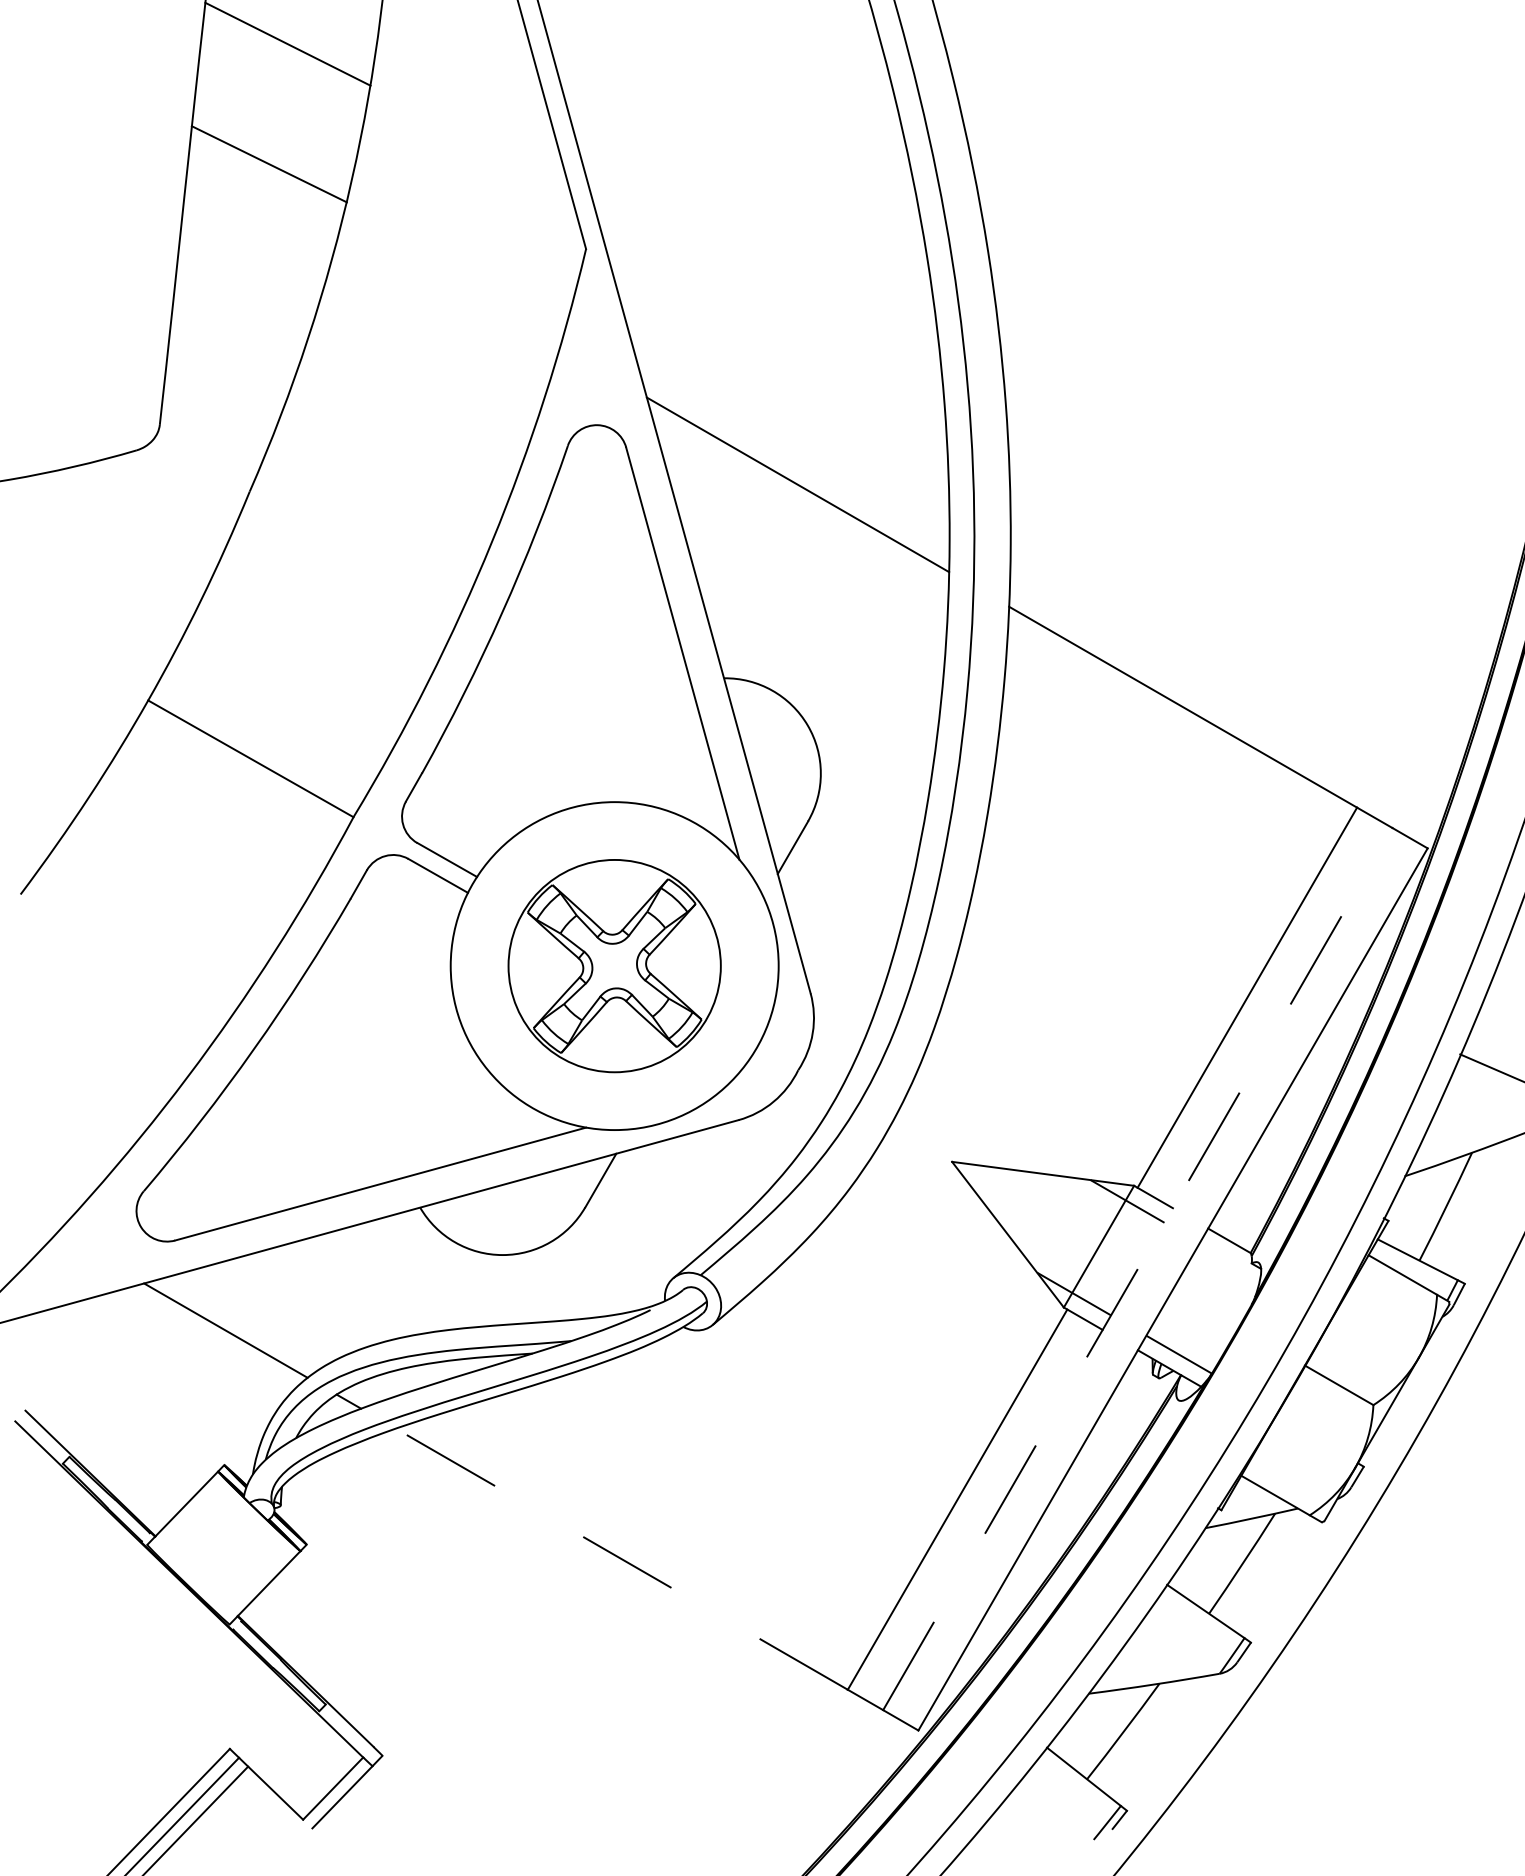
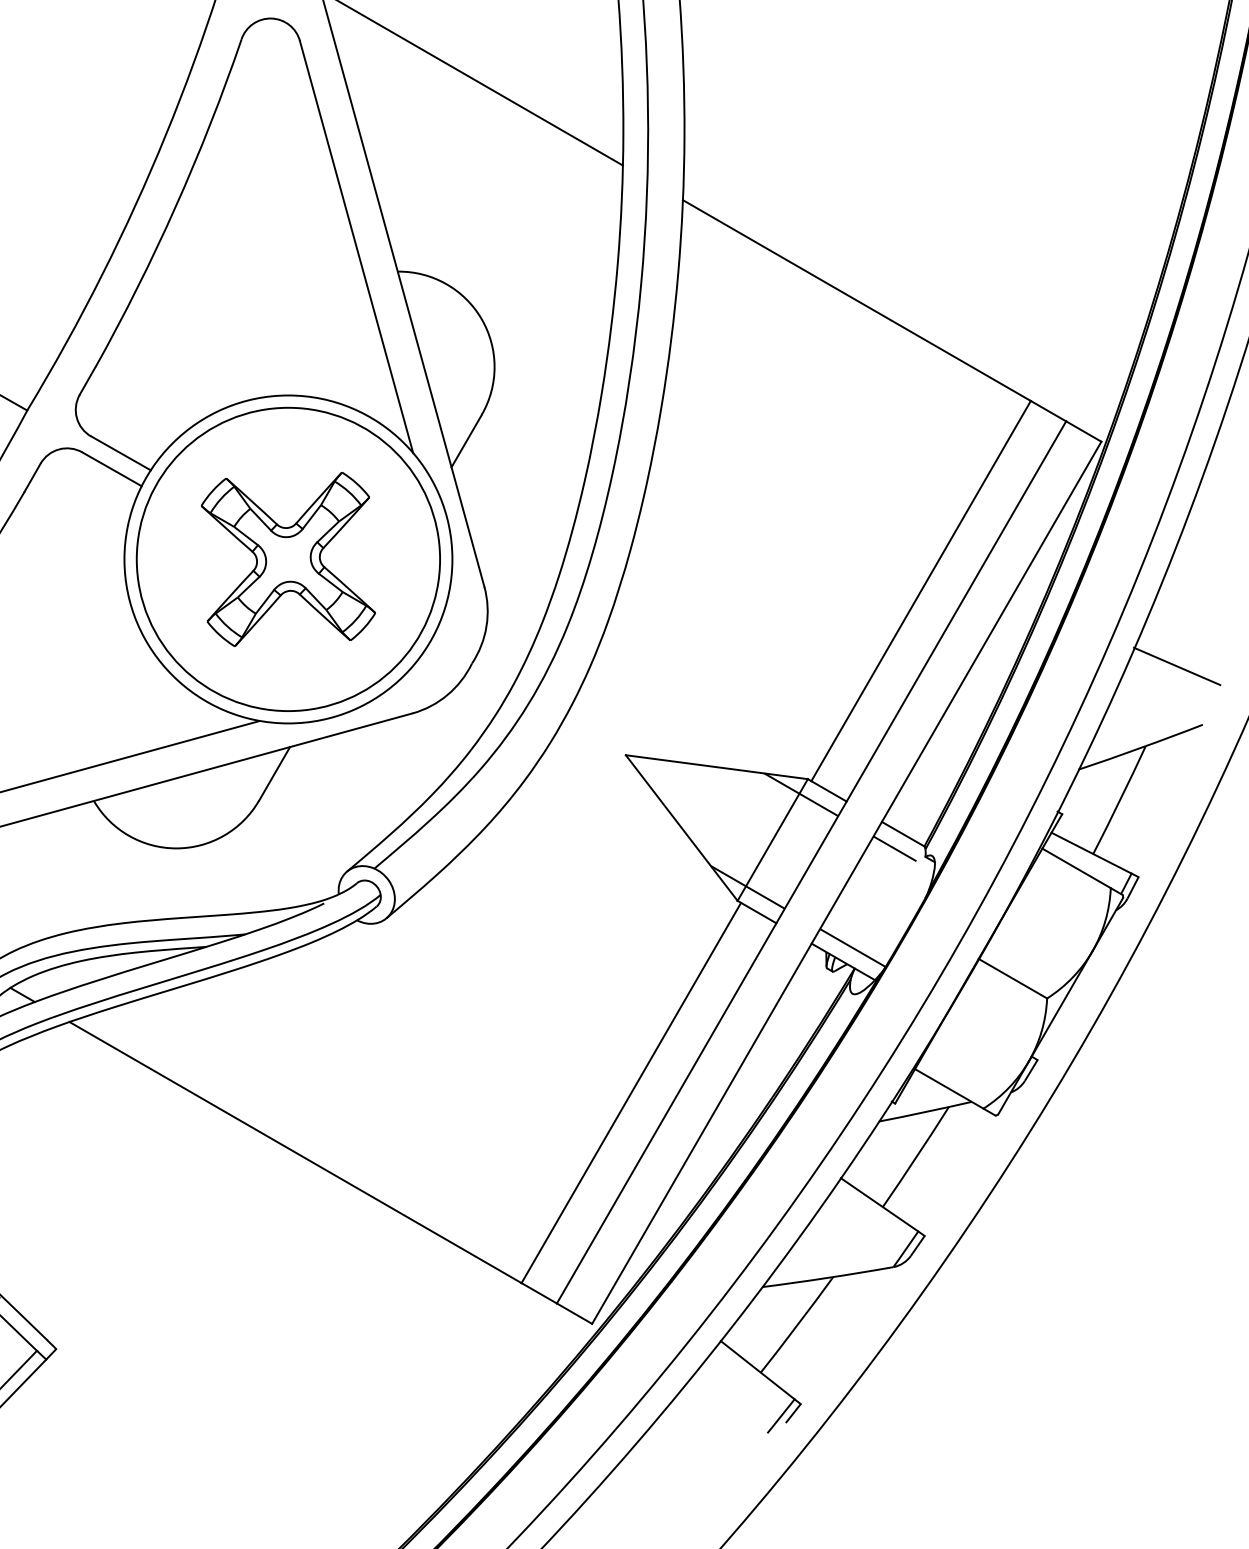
circle: (614, 965) -> (288, 558), size x1.43
line: (1220, 1255) -> (894, 848), added
line: (1138, 1268) -> (812, 861), dashed -> solid
line: (621, 1558) -> (295, 1151), dashed -> solid

